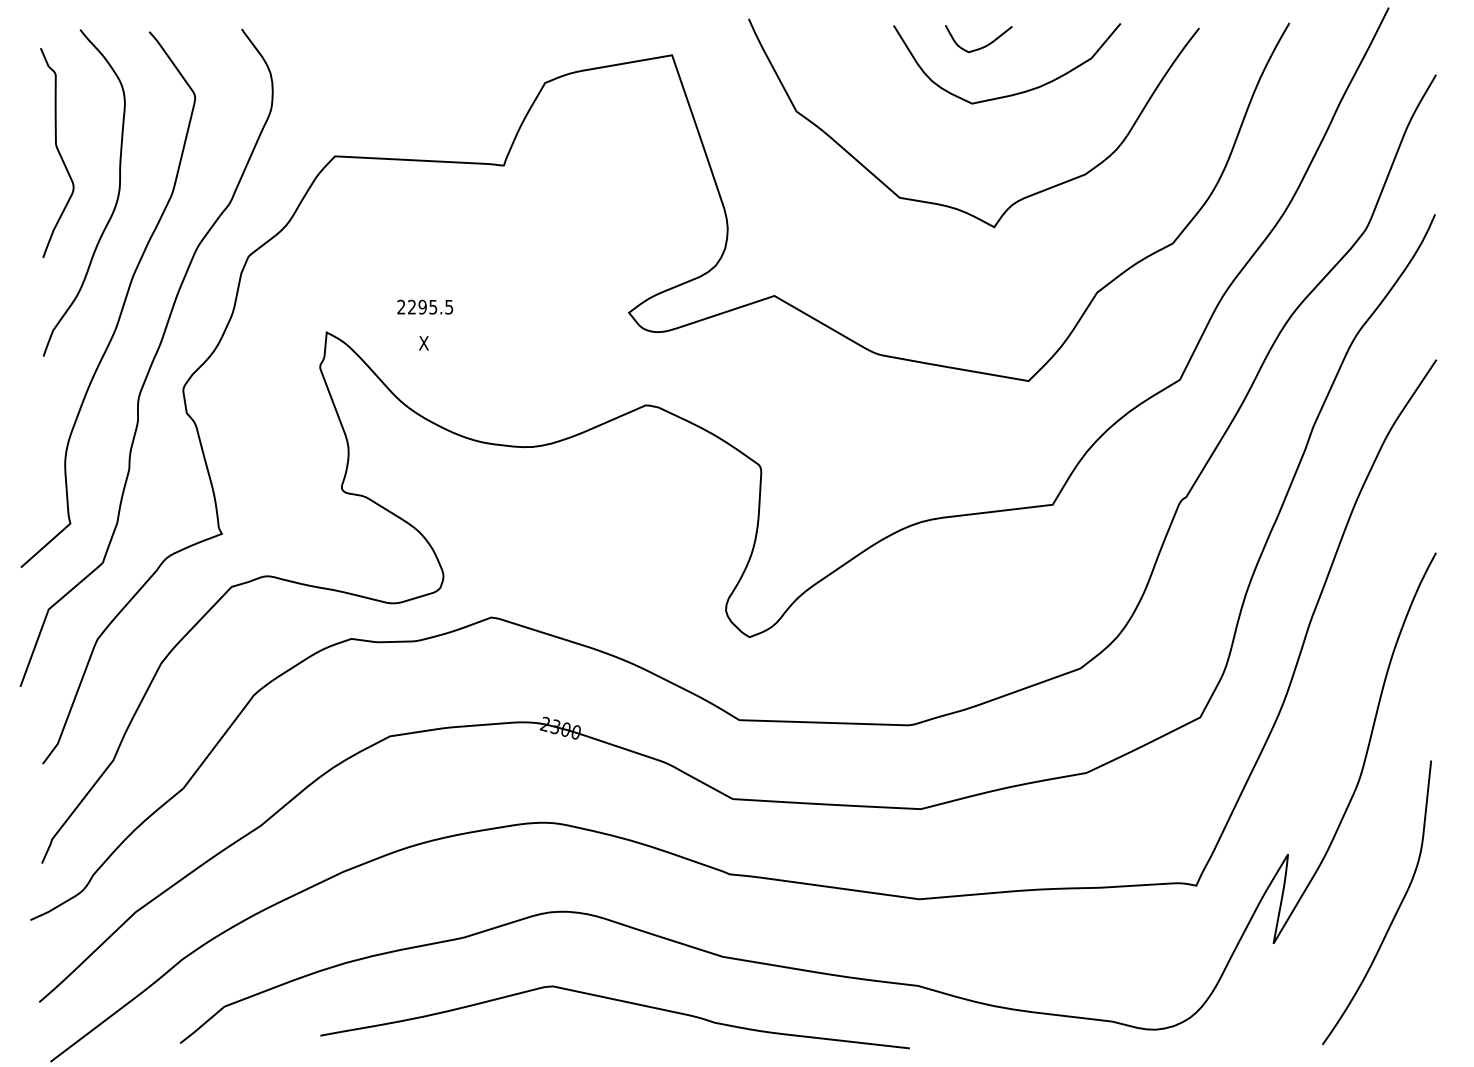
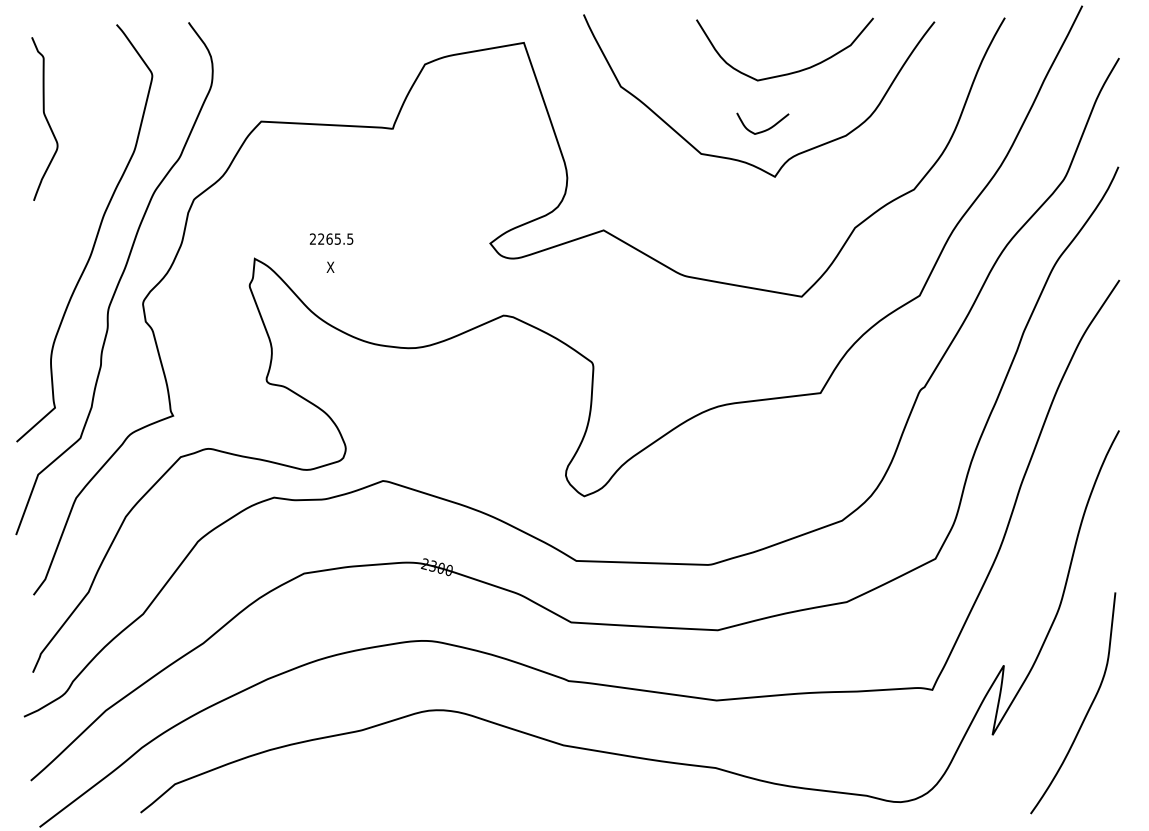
curve: (982, 46) -> (765, 129), moved
curve: (115, 202) -> (90, 157), removed
text: (422, 306) -> (329, 238), 2295.5 -> 2265.5
curve: (618, 1001) -> (482, 780), removed

